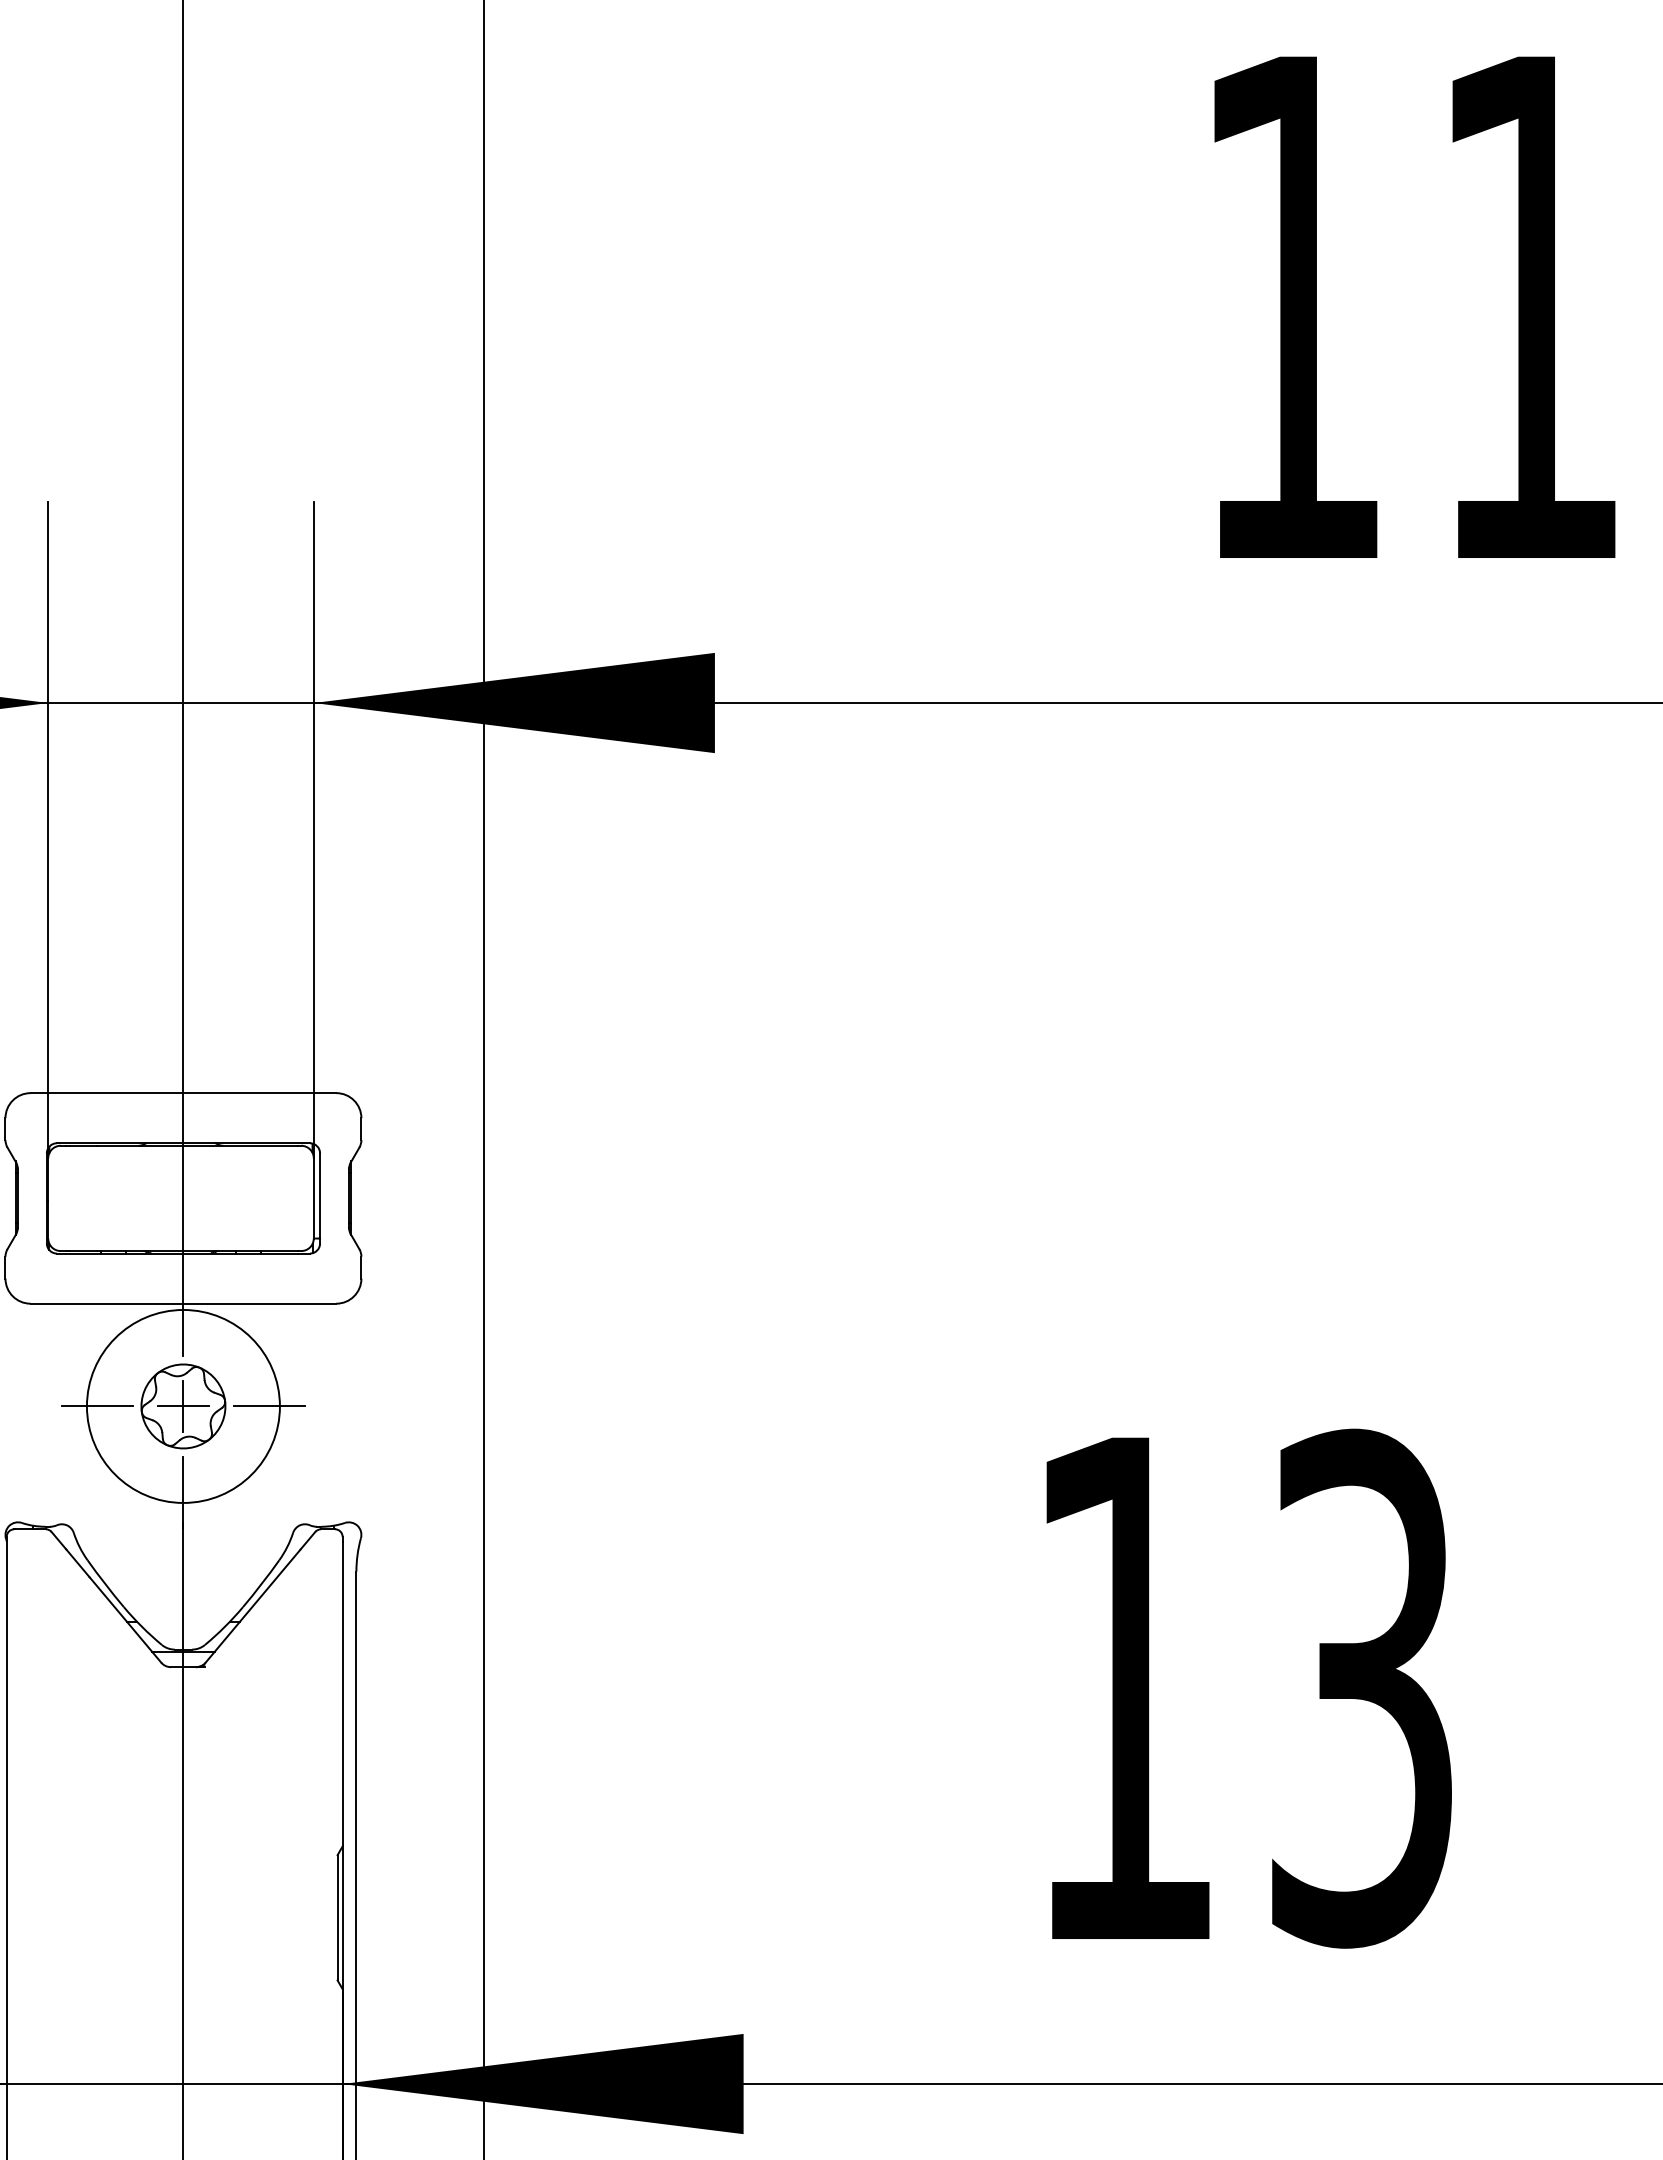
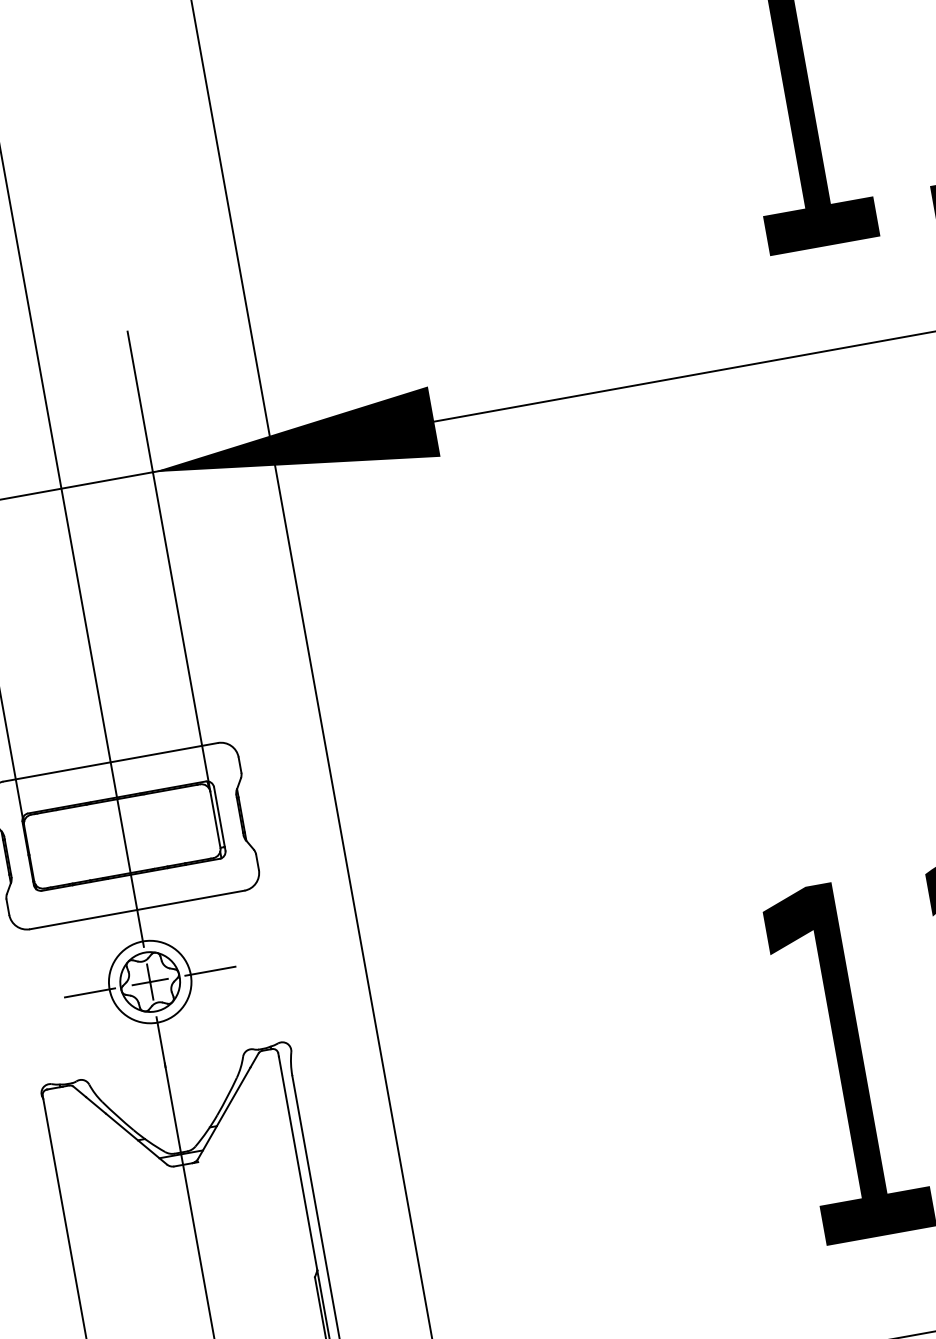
circle: (182, 1405) -> (149, 981), size x0.6

